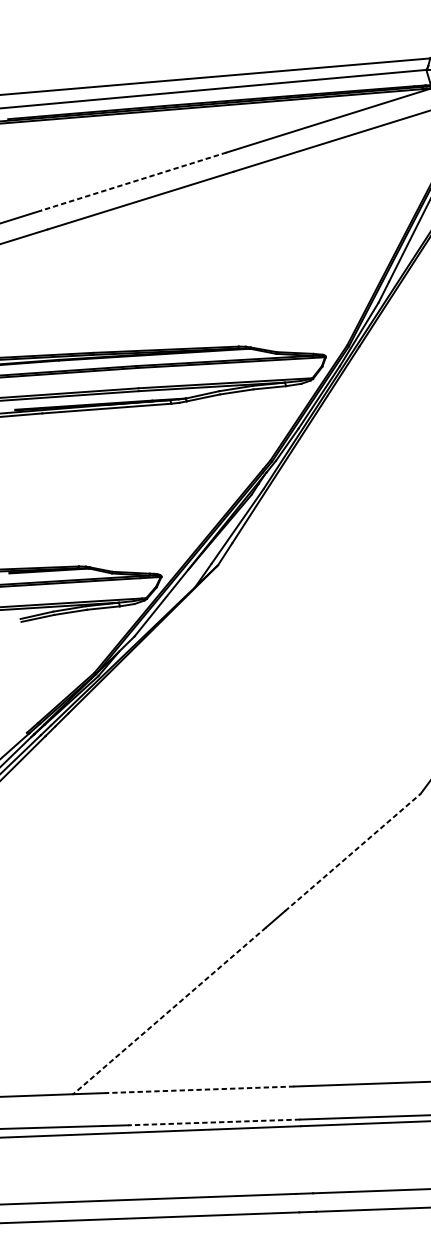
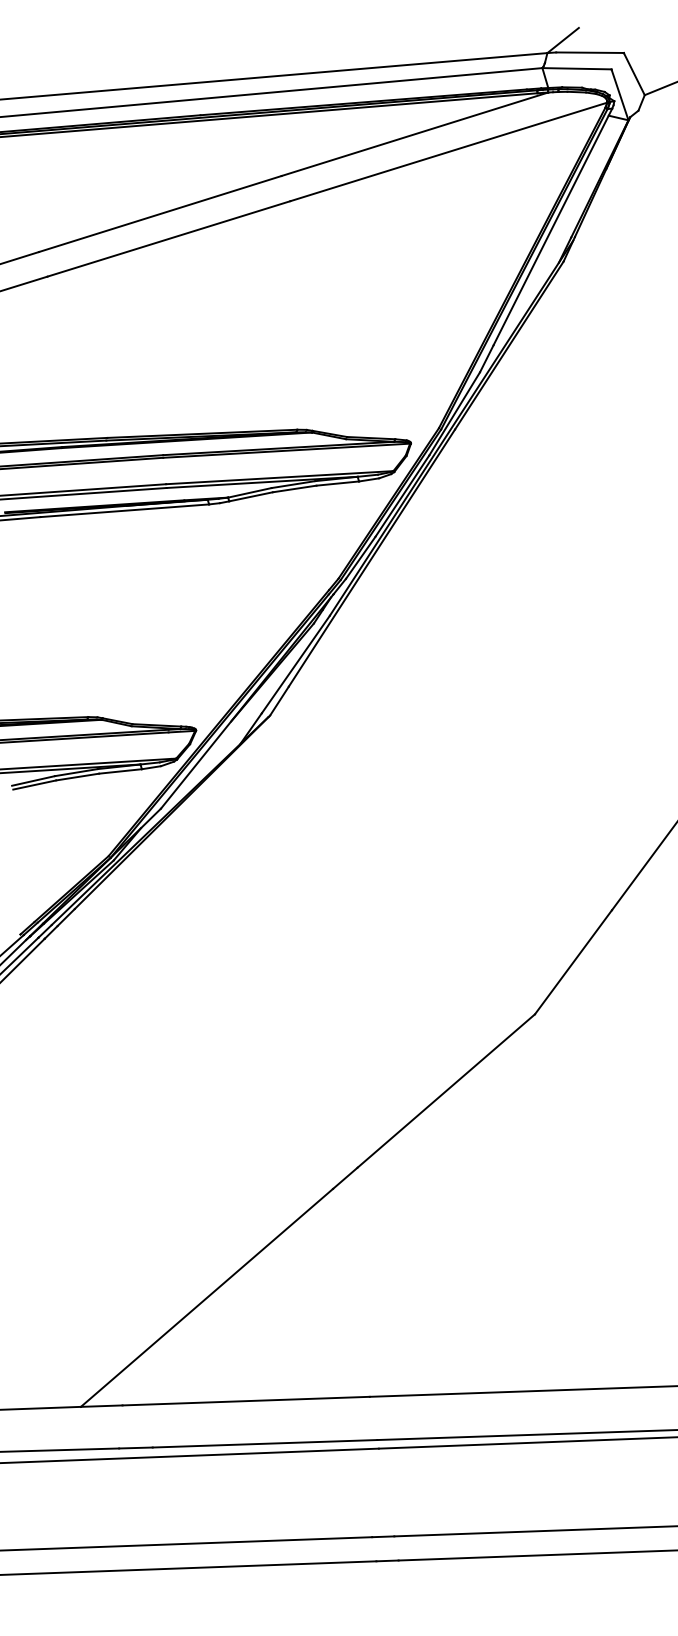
line: (133, 181) -> (159, 214), dashed -> solid
line: (352, 852) -> (446, 1090), dashed -> solid
line: (170, 1010) -> (207, 1297), dashed -> solid
line: (199, 1090) -> (246, 1401), dashed -> solid
line: (213, 1122) -> (264, 1443), dashed -> solid

